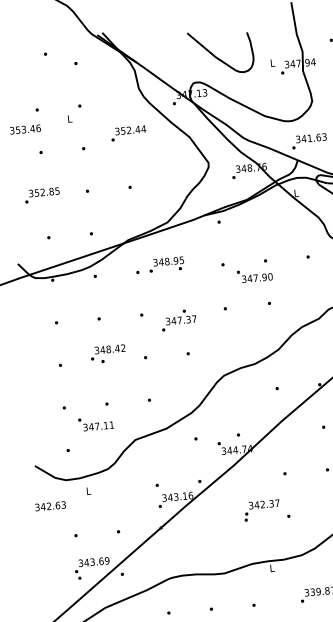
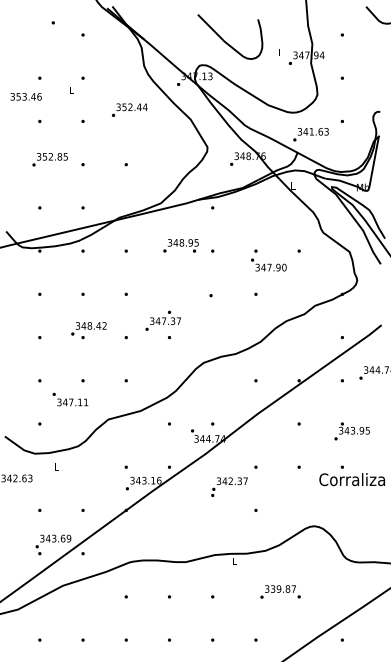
text: (41, 195) -> (49, 159), moved
text: (166, 264) -> (180, 245), moved
text: (254, 275) -> (268, 264), moved
text: (178, 319) -> (162, 320), moved
text: (261, 509) -> (229, 486), moved

